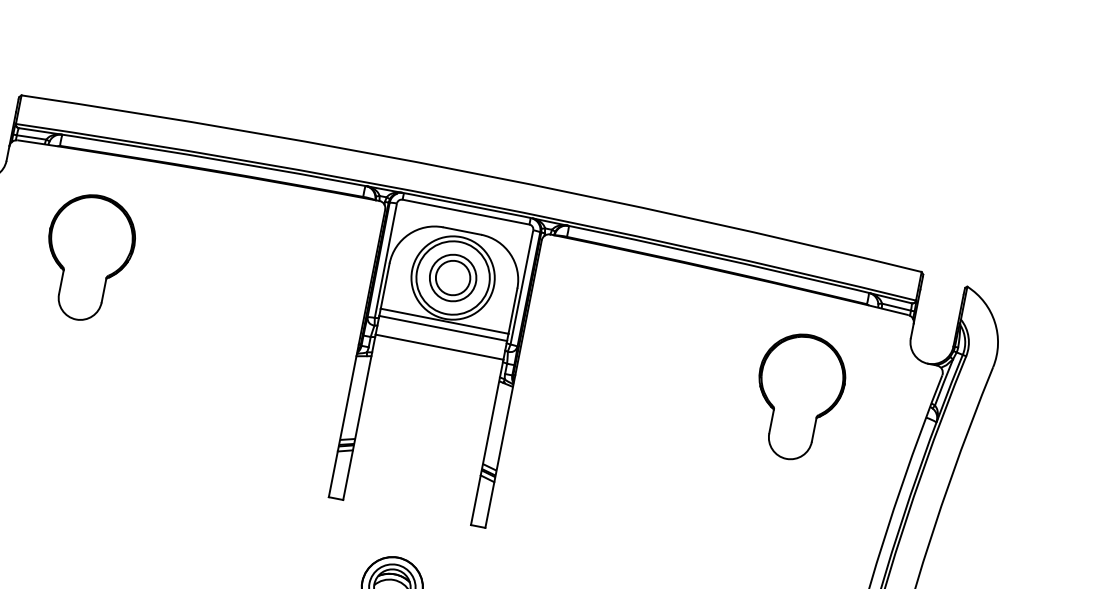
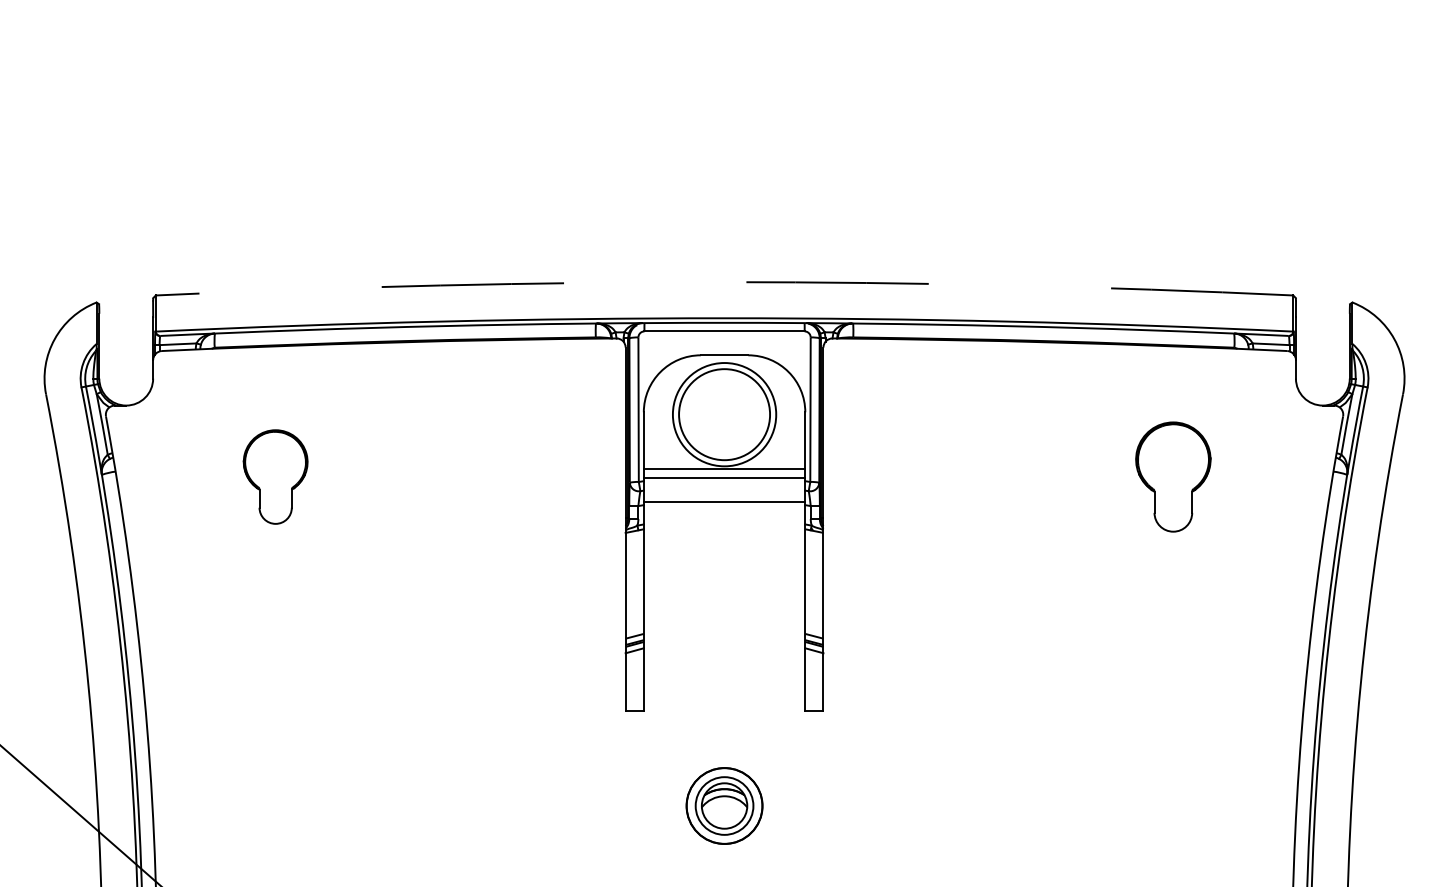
arc: (473, 173) -> (724, 282), solid -> dashed
part: (88, 257) -> (275, 476), size x0.6
part: (453, 277) -> (724, 414), removed
part: (798, 396) -> (1173, 476), size x0.7

